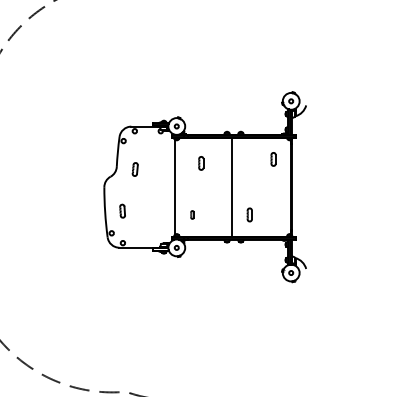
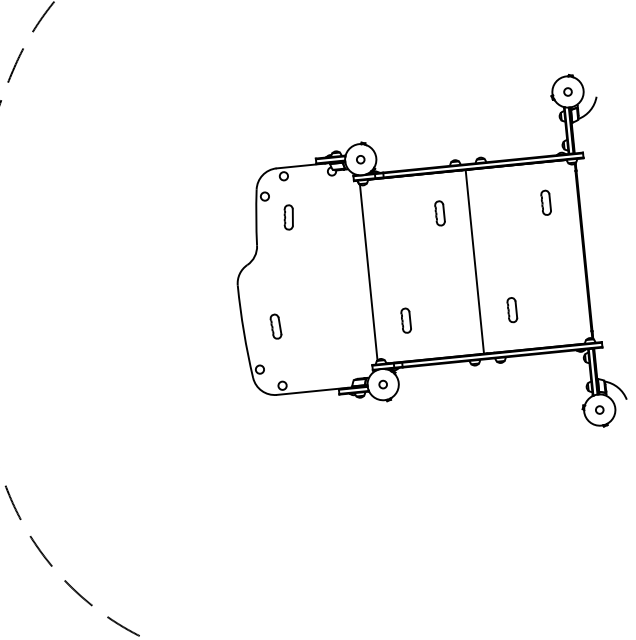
part: (201, 163) -> (440, 213), moved
part: (134, 169) -> (287, 217), moved
part: (192, 214) -> (406, 319), size x1.67

